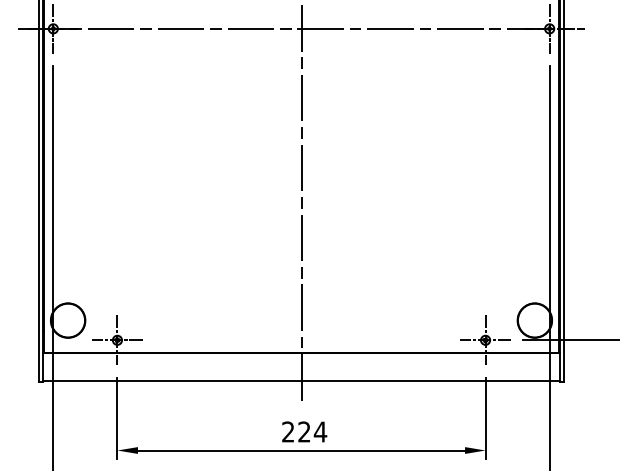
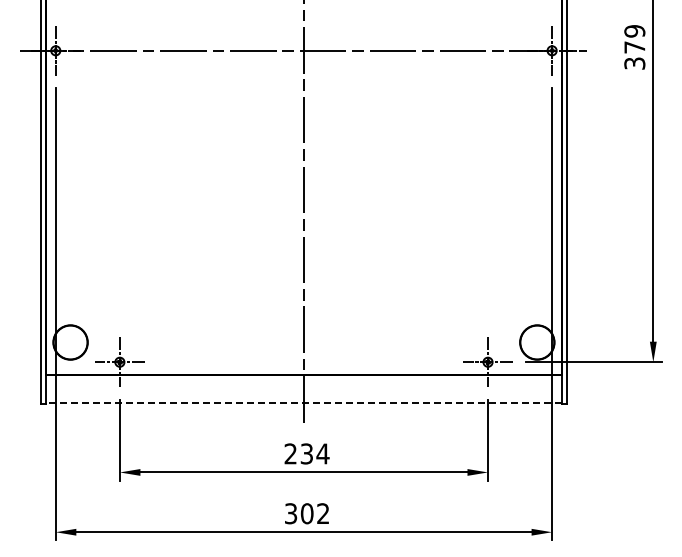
line: (301, 381) -> (303, 403), solid -> dashed
text: (304, 431) -> (306, 453), 224 -> 234

